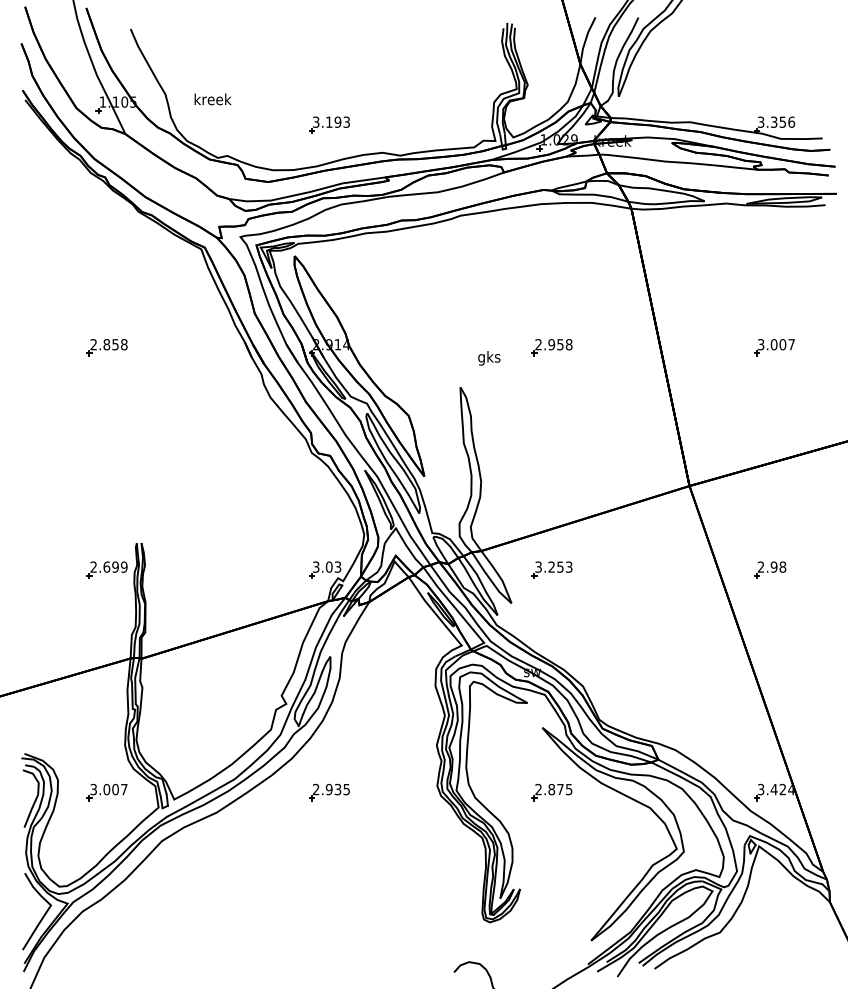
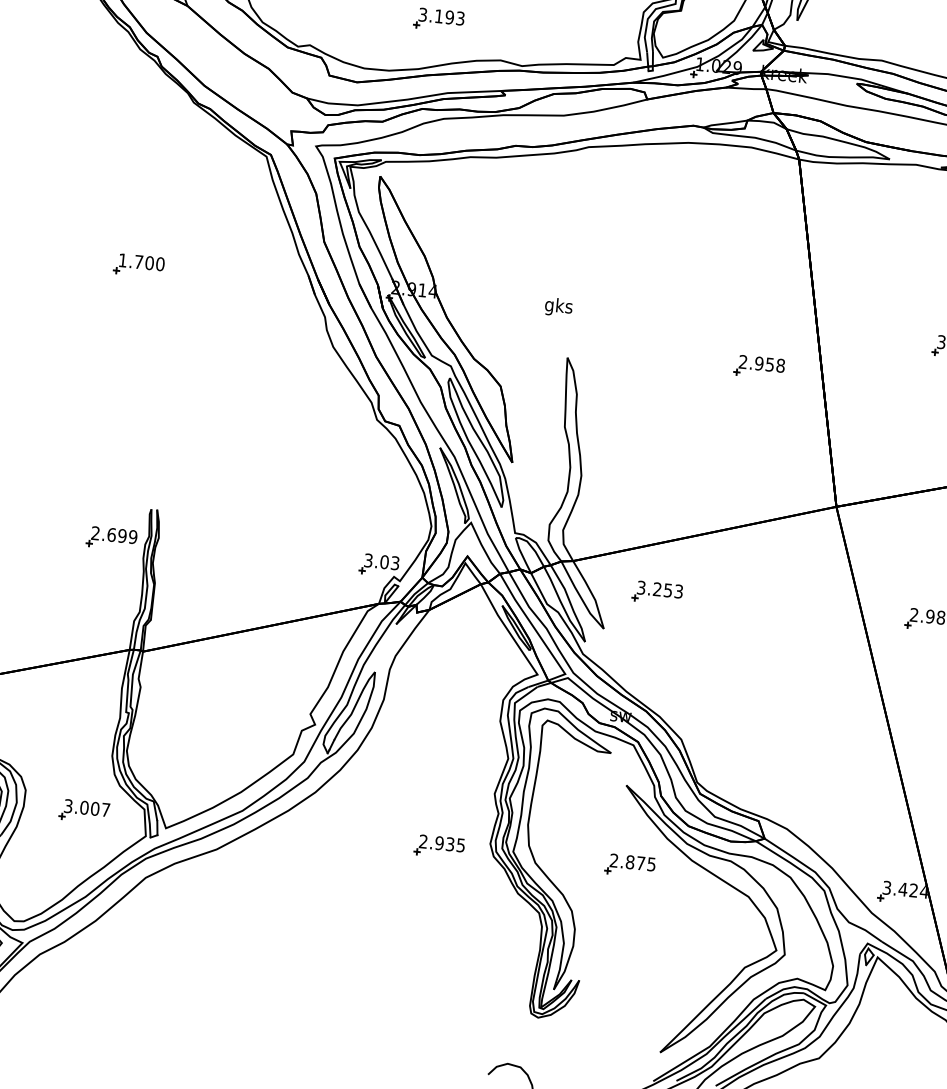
text: (108, 344) -> (141, 262), 2.858 -> 1.700
part: (551, 347) -> (758, 367), moved
text: (489, 358) -> (558, 307), moved
part: (329, 792) -> (439, 846), moved

